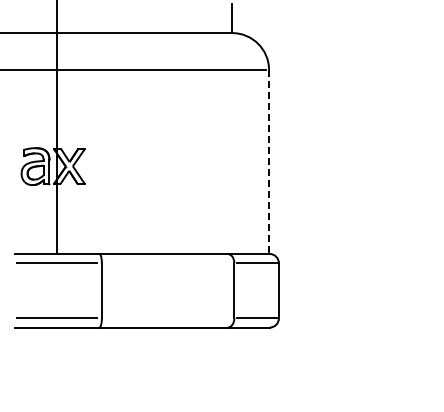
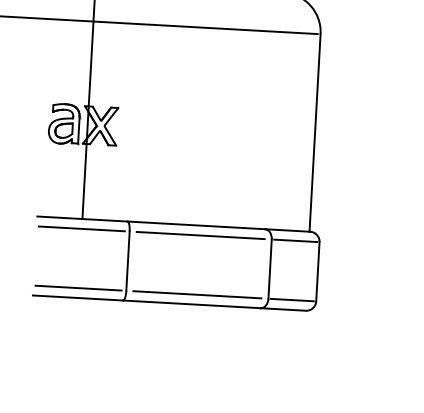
line: (269, 162) -> (315, 133), dashed -> solid
line: (167, 263) -> (200, 235), added
line: (167, 318) -> (196, 294), added

